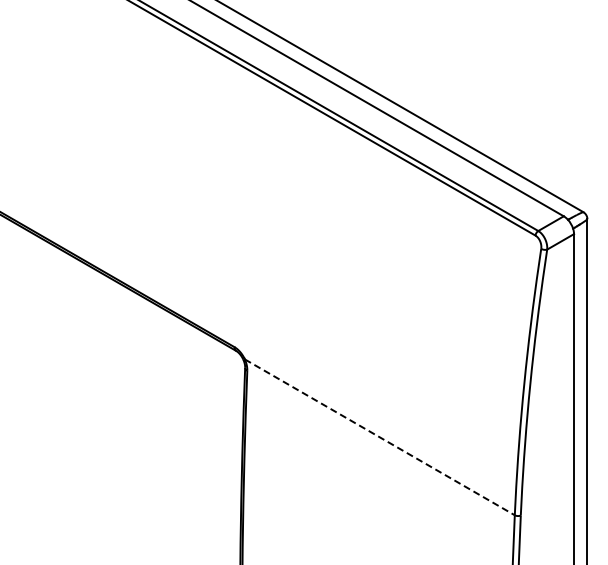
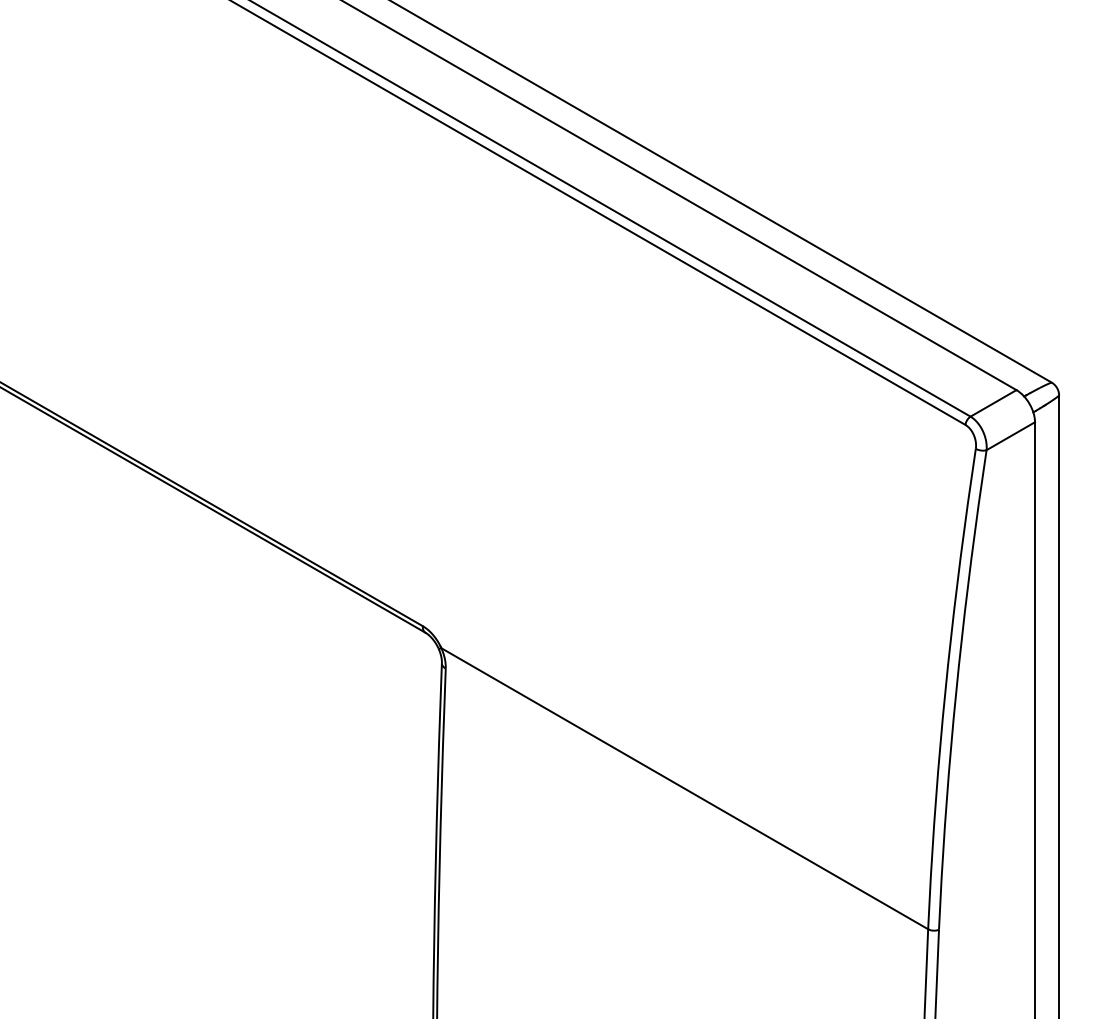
line: (379, 437) -> (684, 789), dashed -> solid

